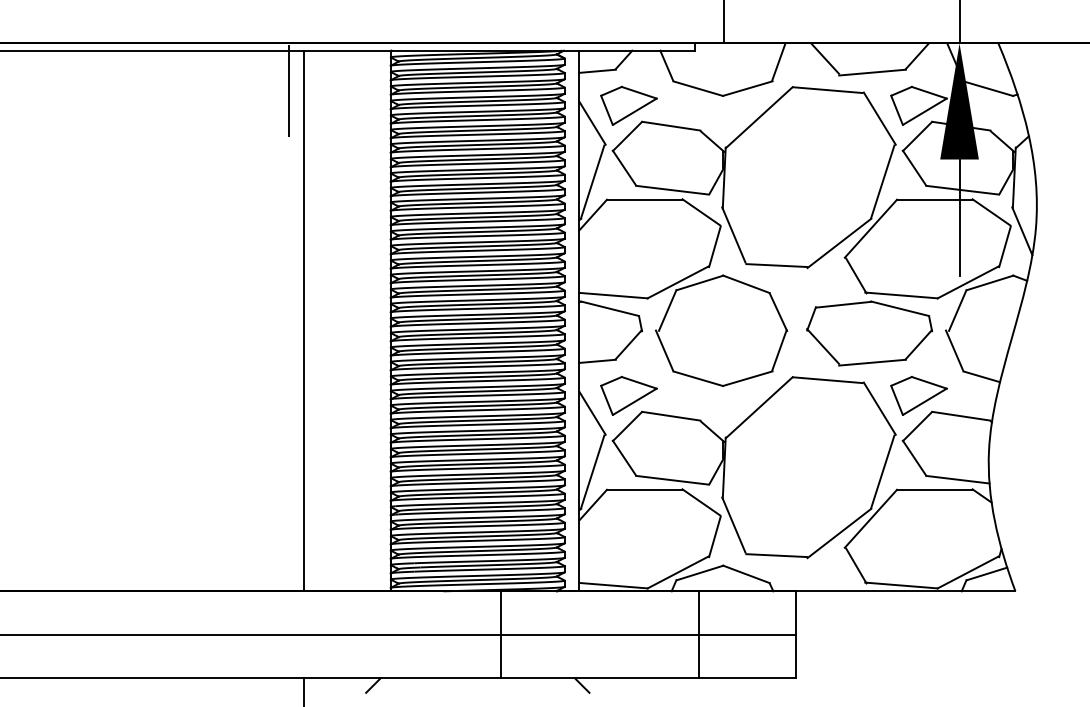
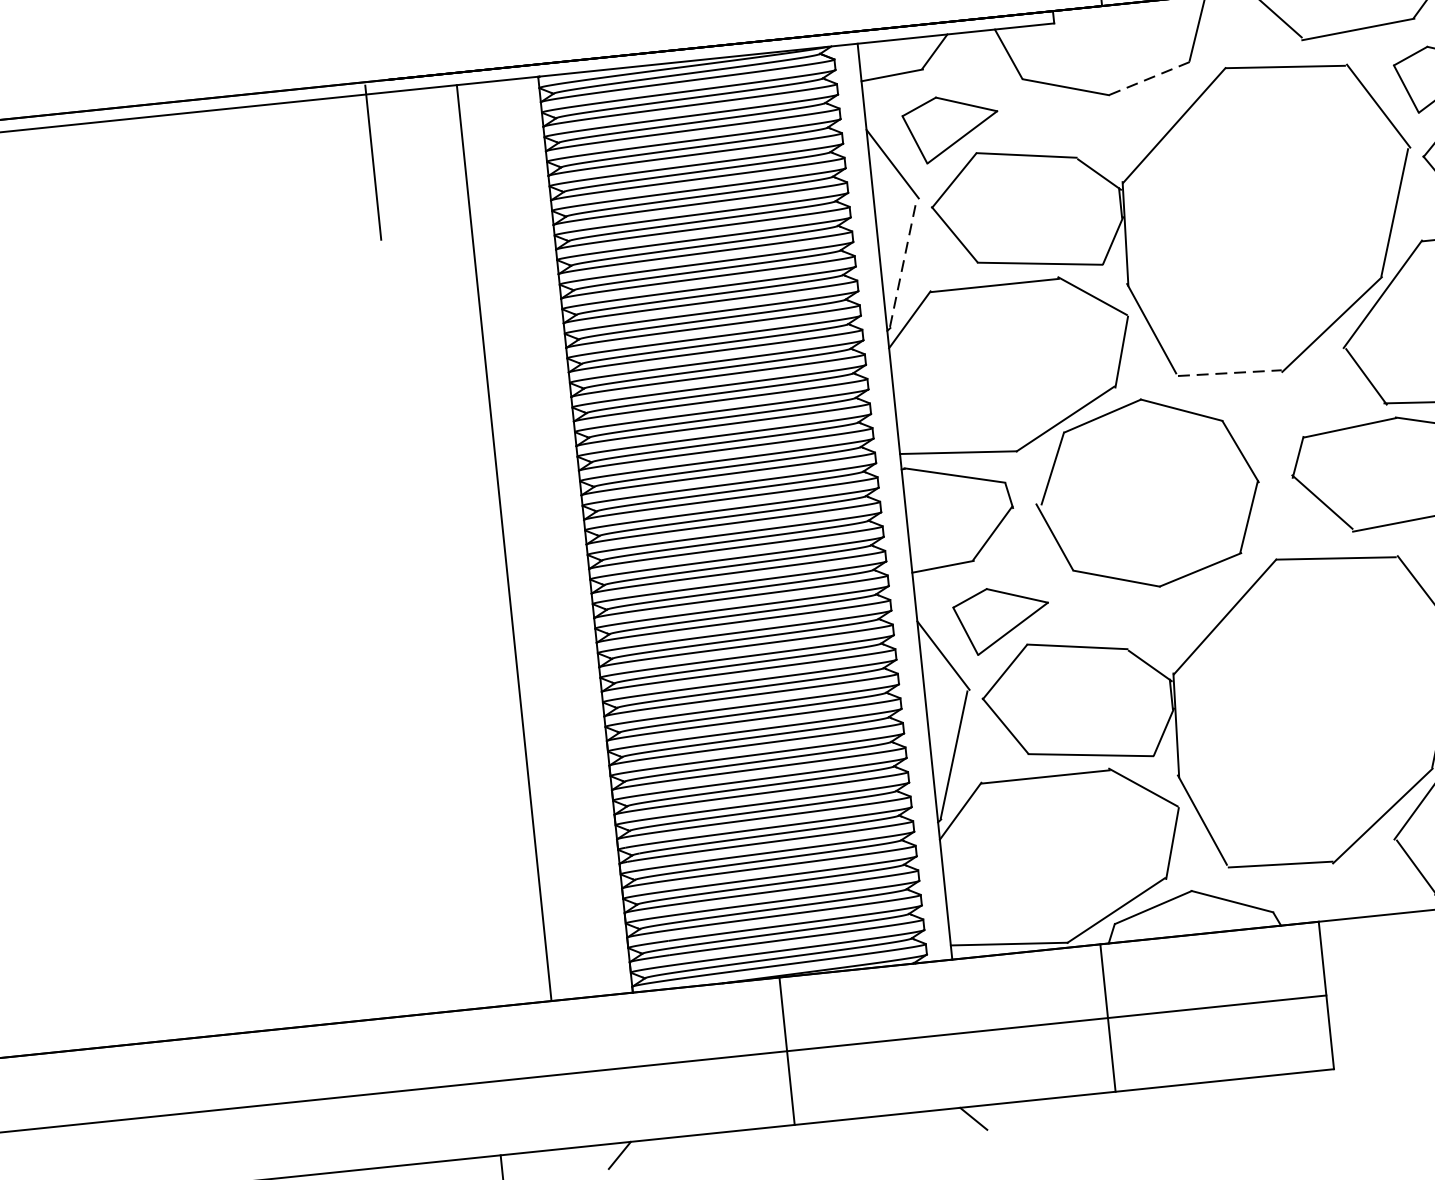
line: (747, 88) -> (1149, 78), solid -> dashed
line: (592, 181) -> (902, 262), solid -> dashed
line: (777, 265) -> (1231, 372), solid -> dashed
line: (303, 320) -> (503, 542), moved
line: (501, 634) -> (787, 1050), moved
line: (698, 634) -> (1107, 1017), moved

